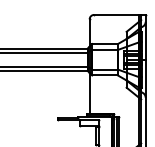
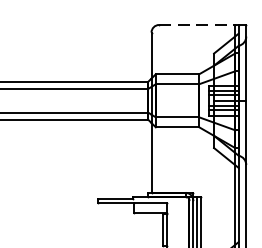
line: (117, 14) -> (198, 24), solid -> dashed

